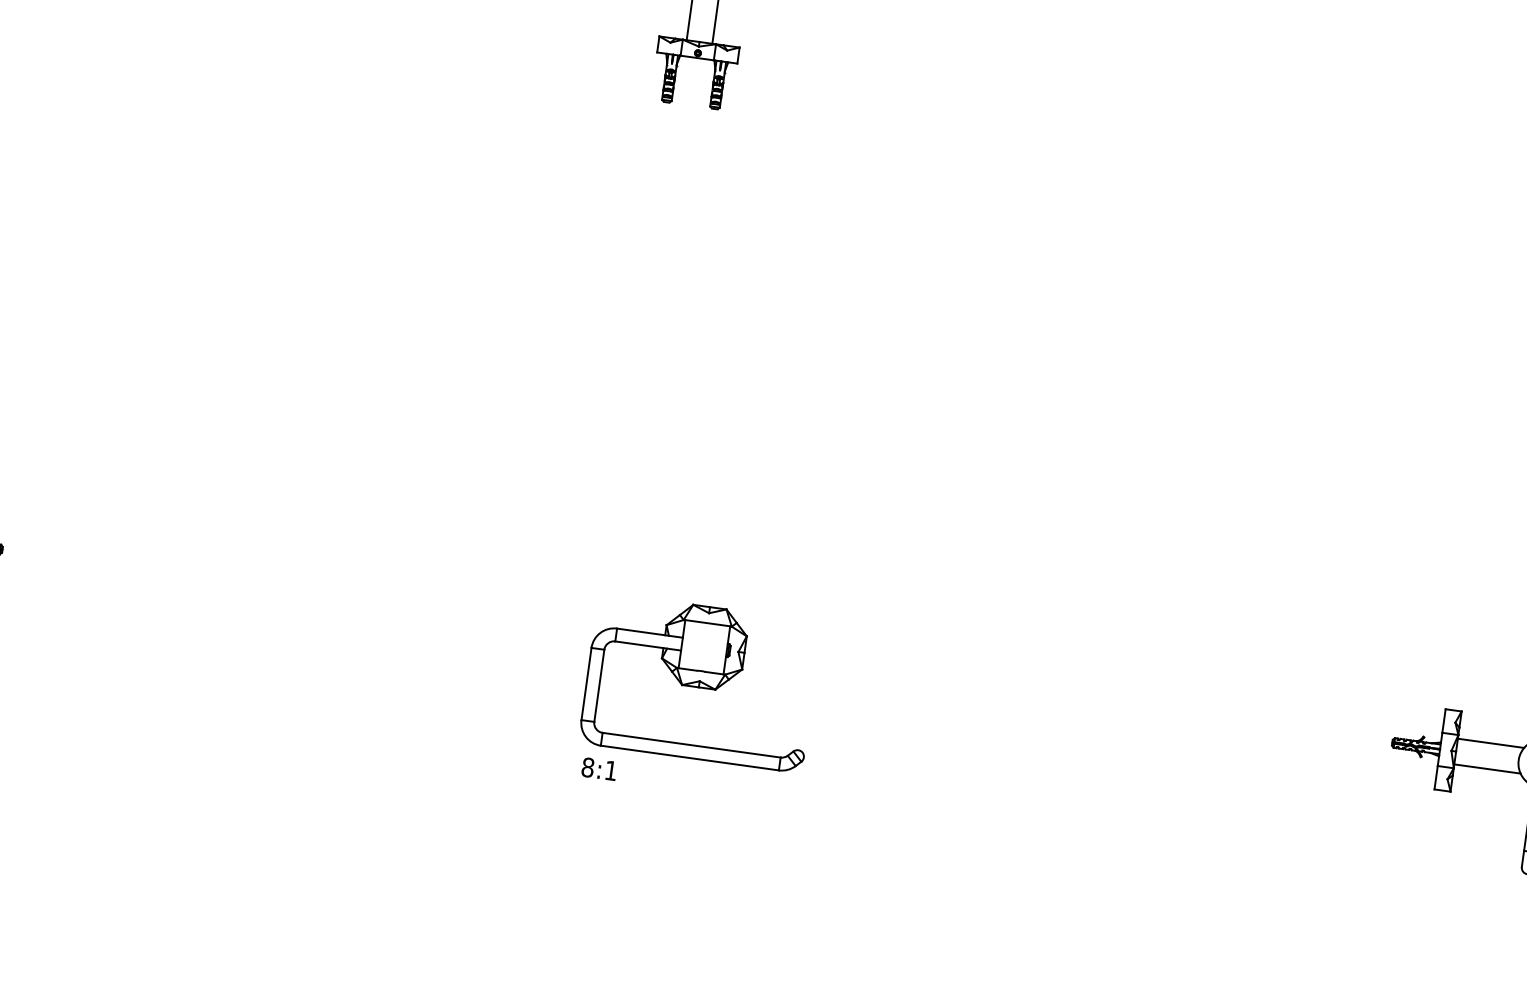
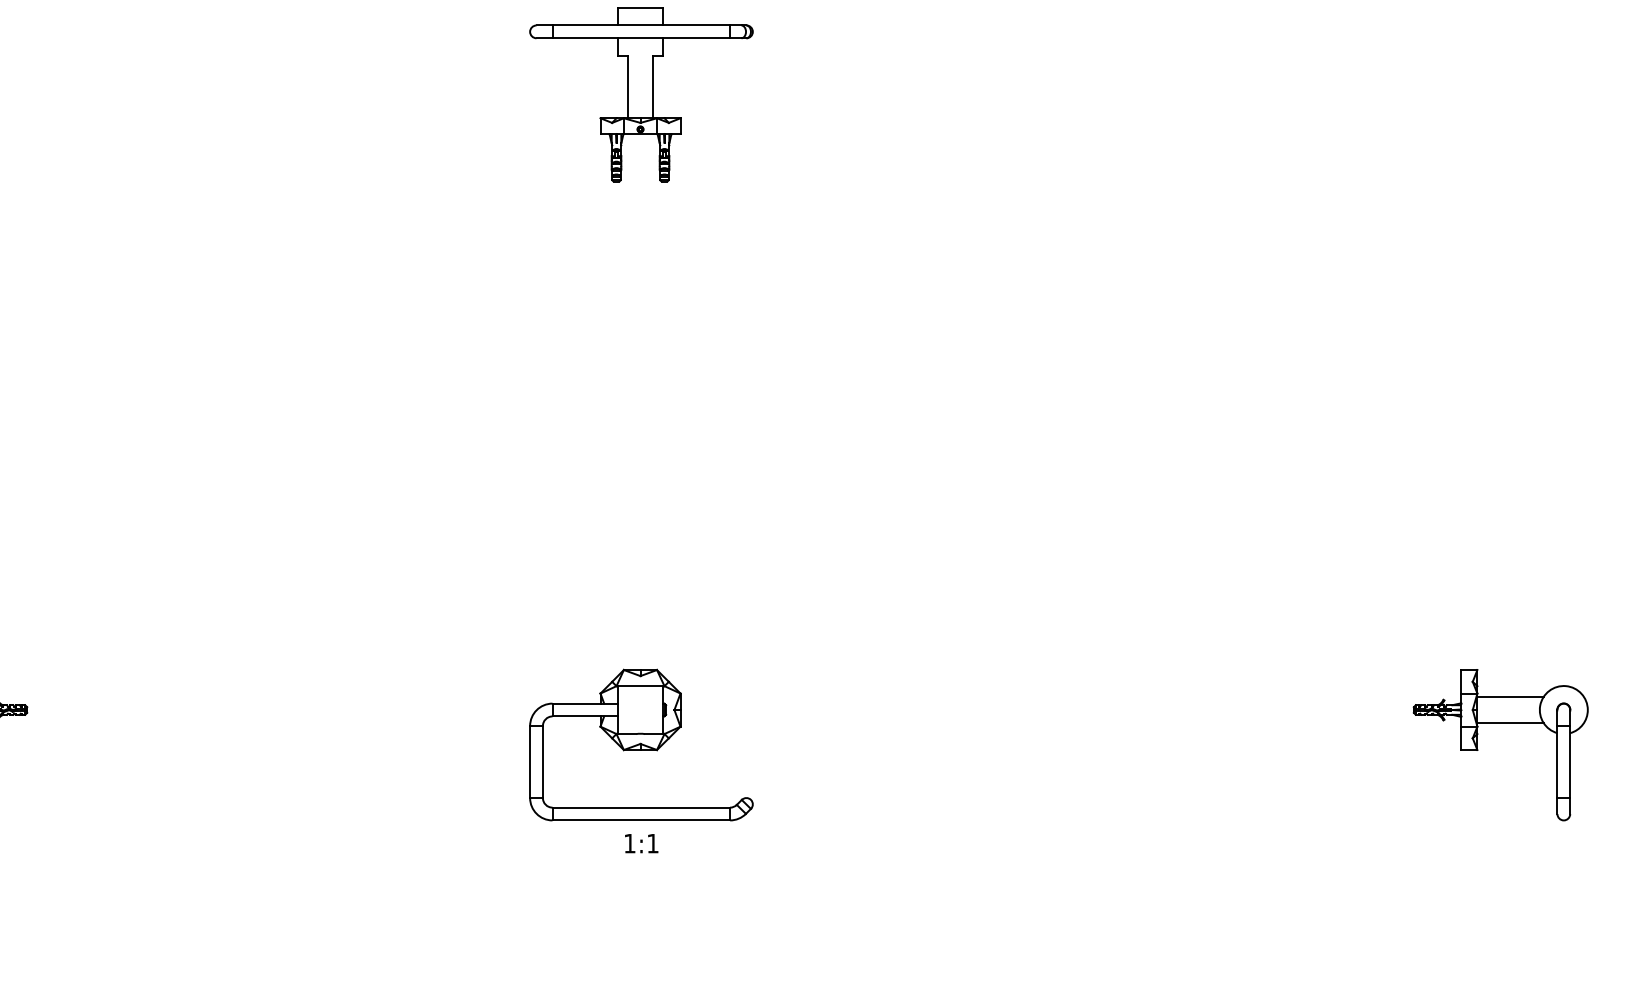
part: (700, 681) -> (641, 744), moved
text: (587, 767) -> (629, 843), 8:1 -> 1:1

